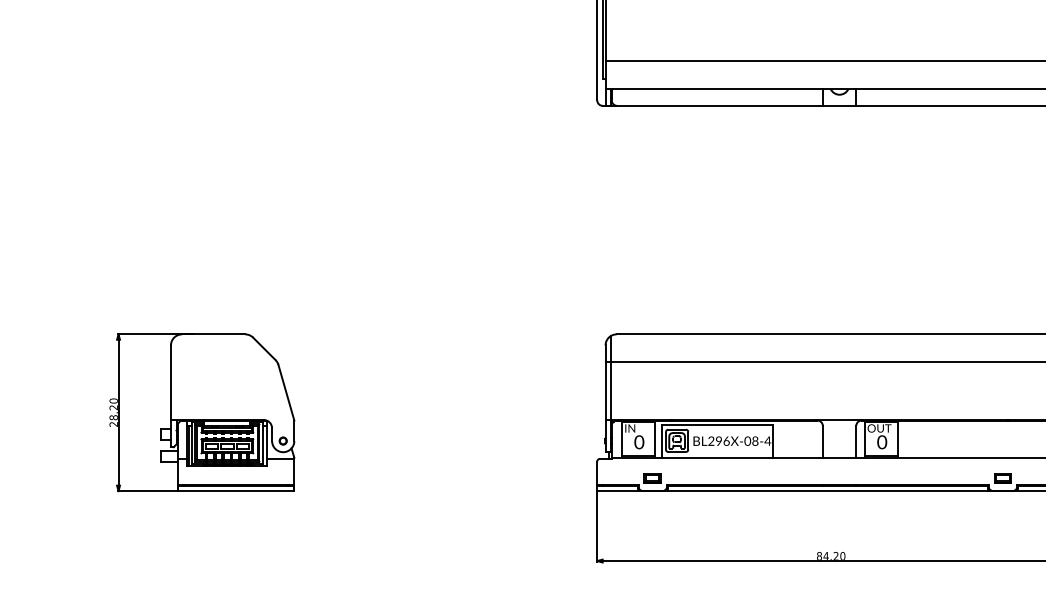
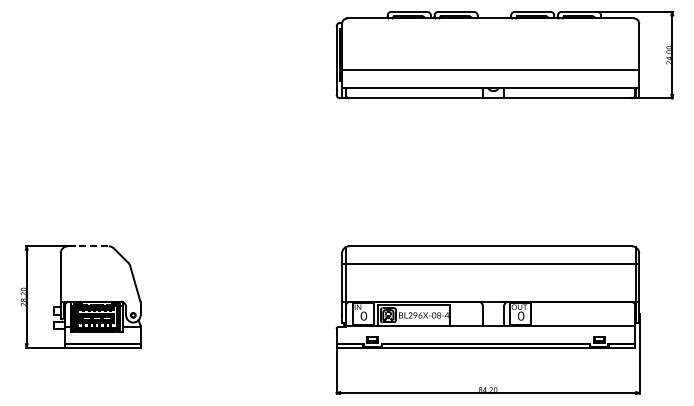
line: (213, 334) -> (88, 246), solid -> dashed

